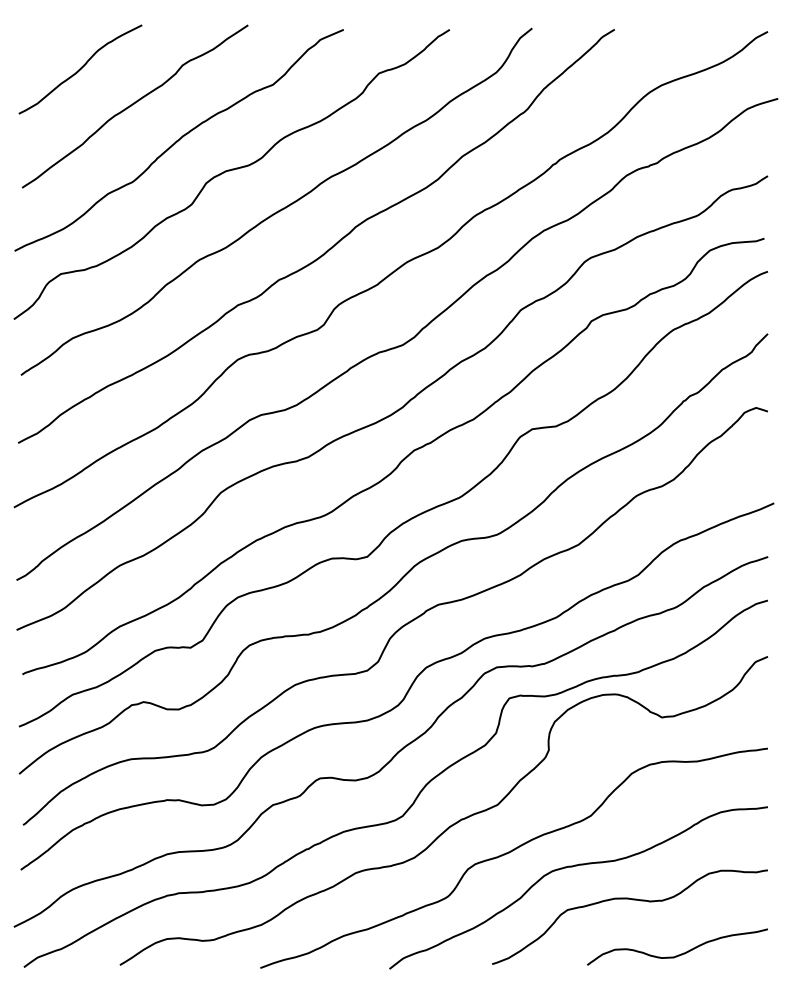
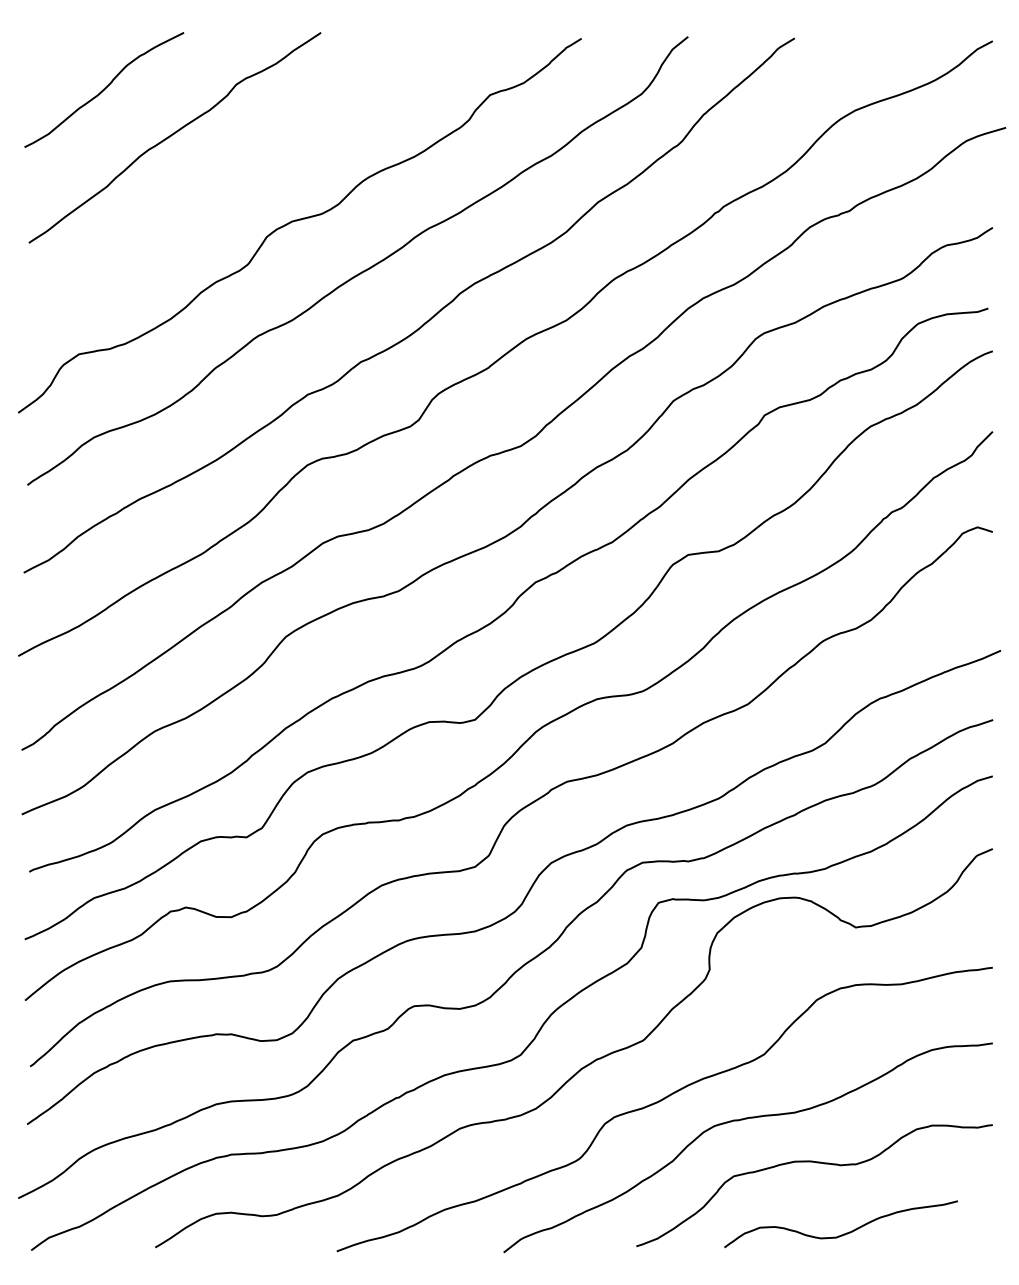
curve: (178, 140) -> (230, 181), removed
curve: (681, 953) -> (846, 1232), moved

